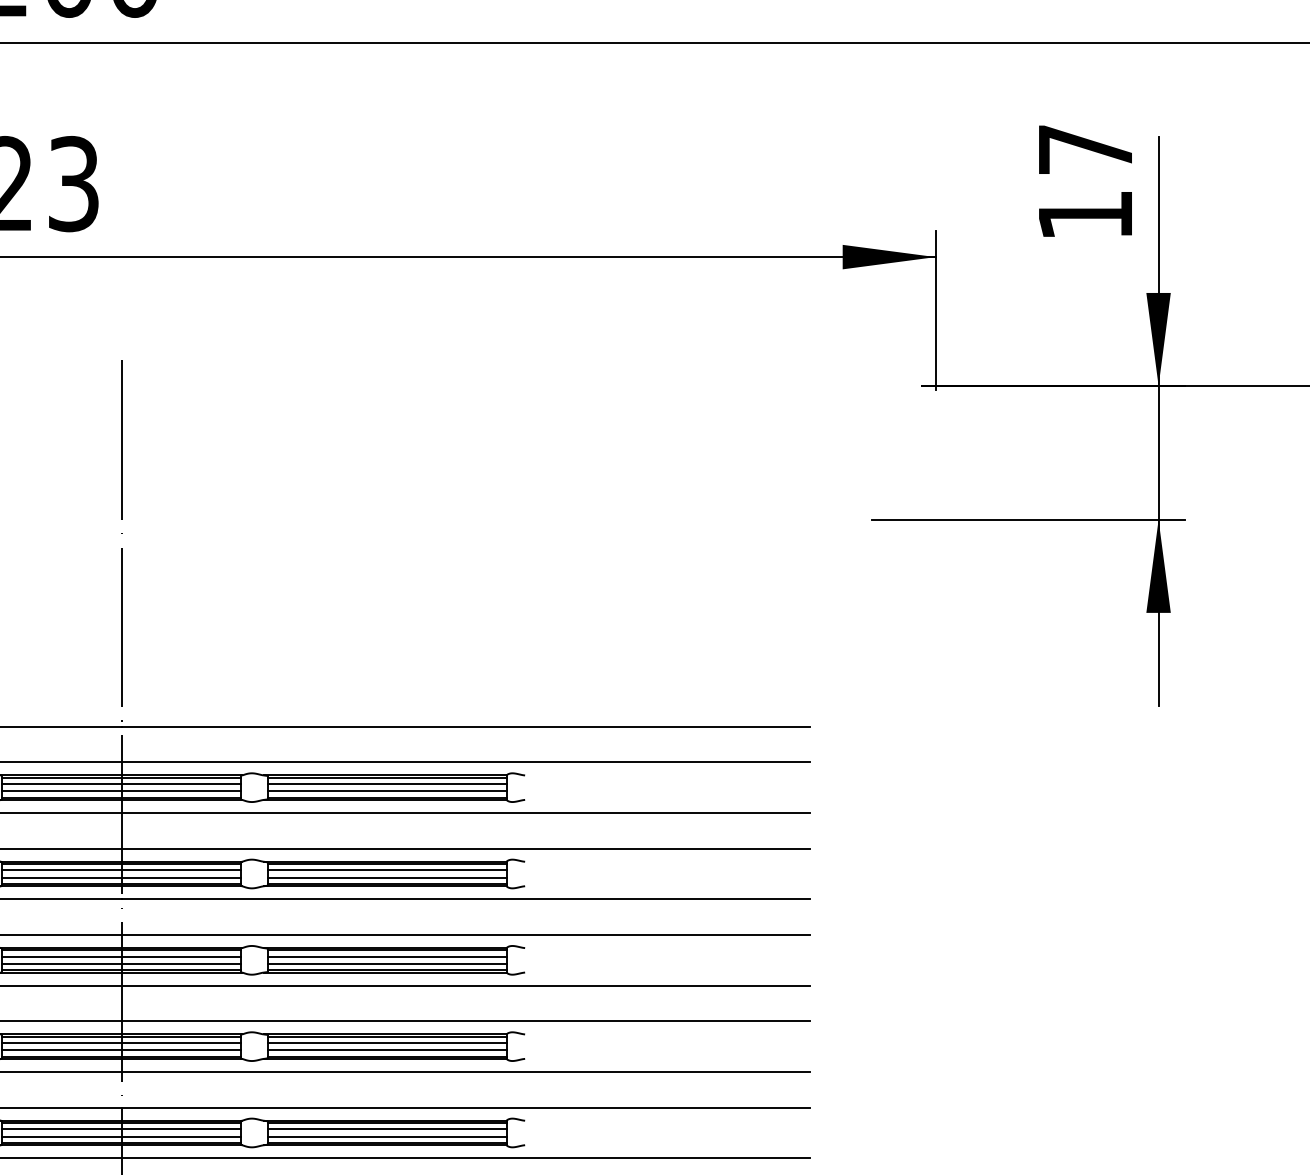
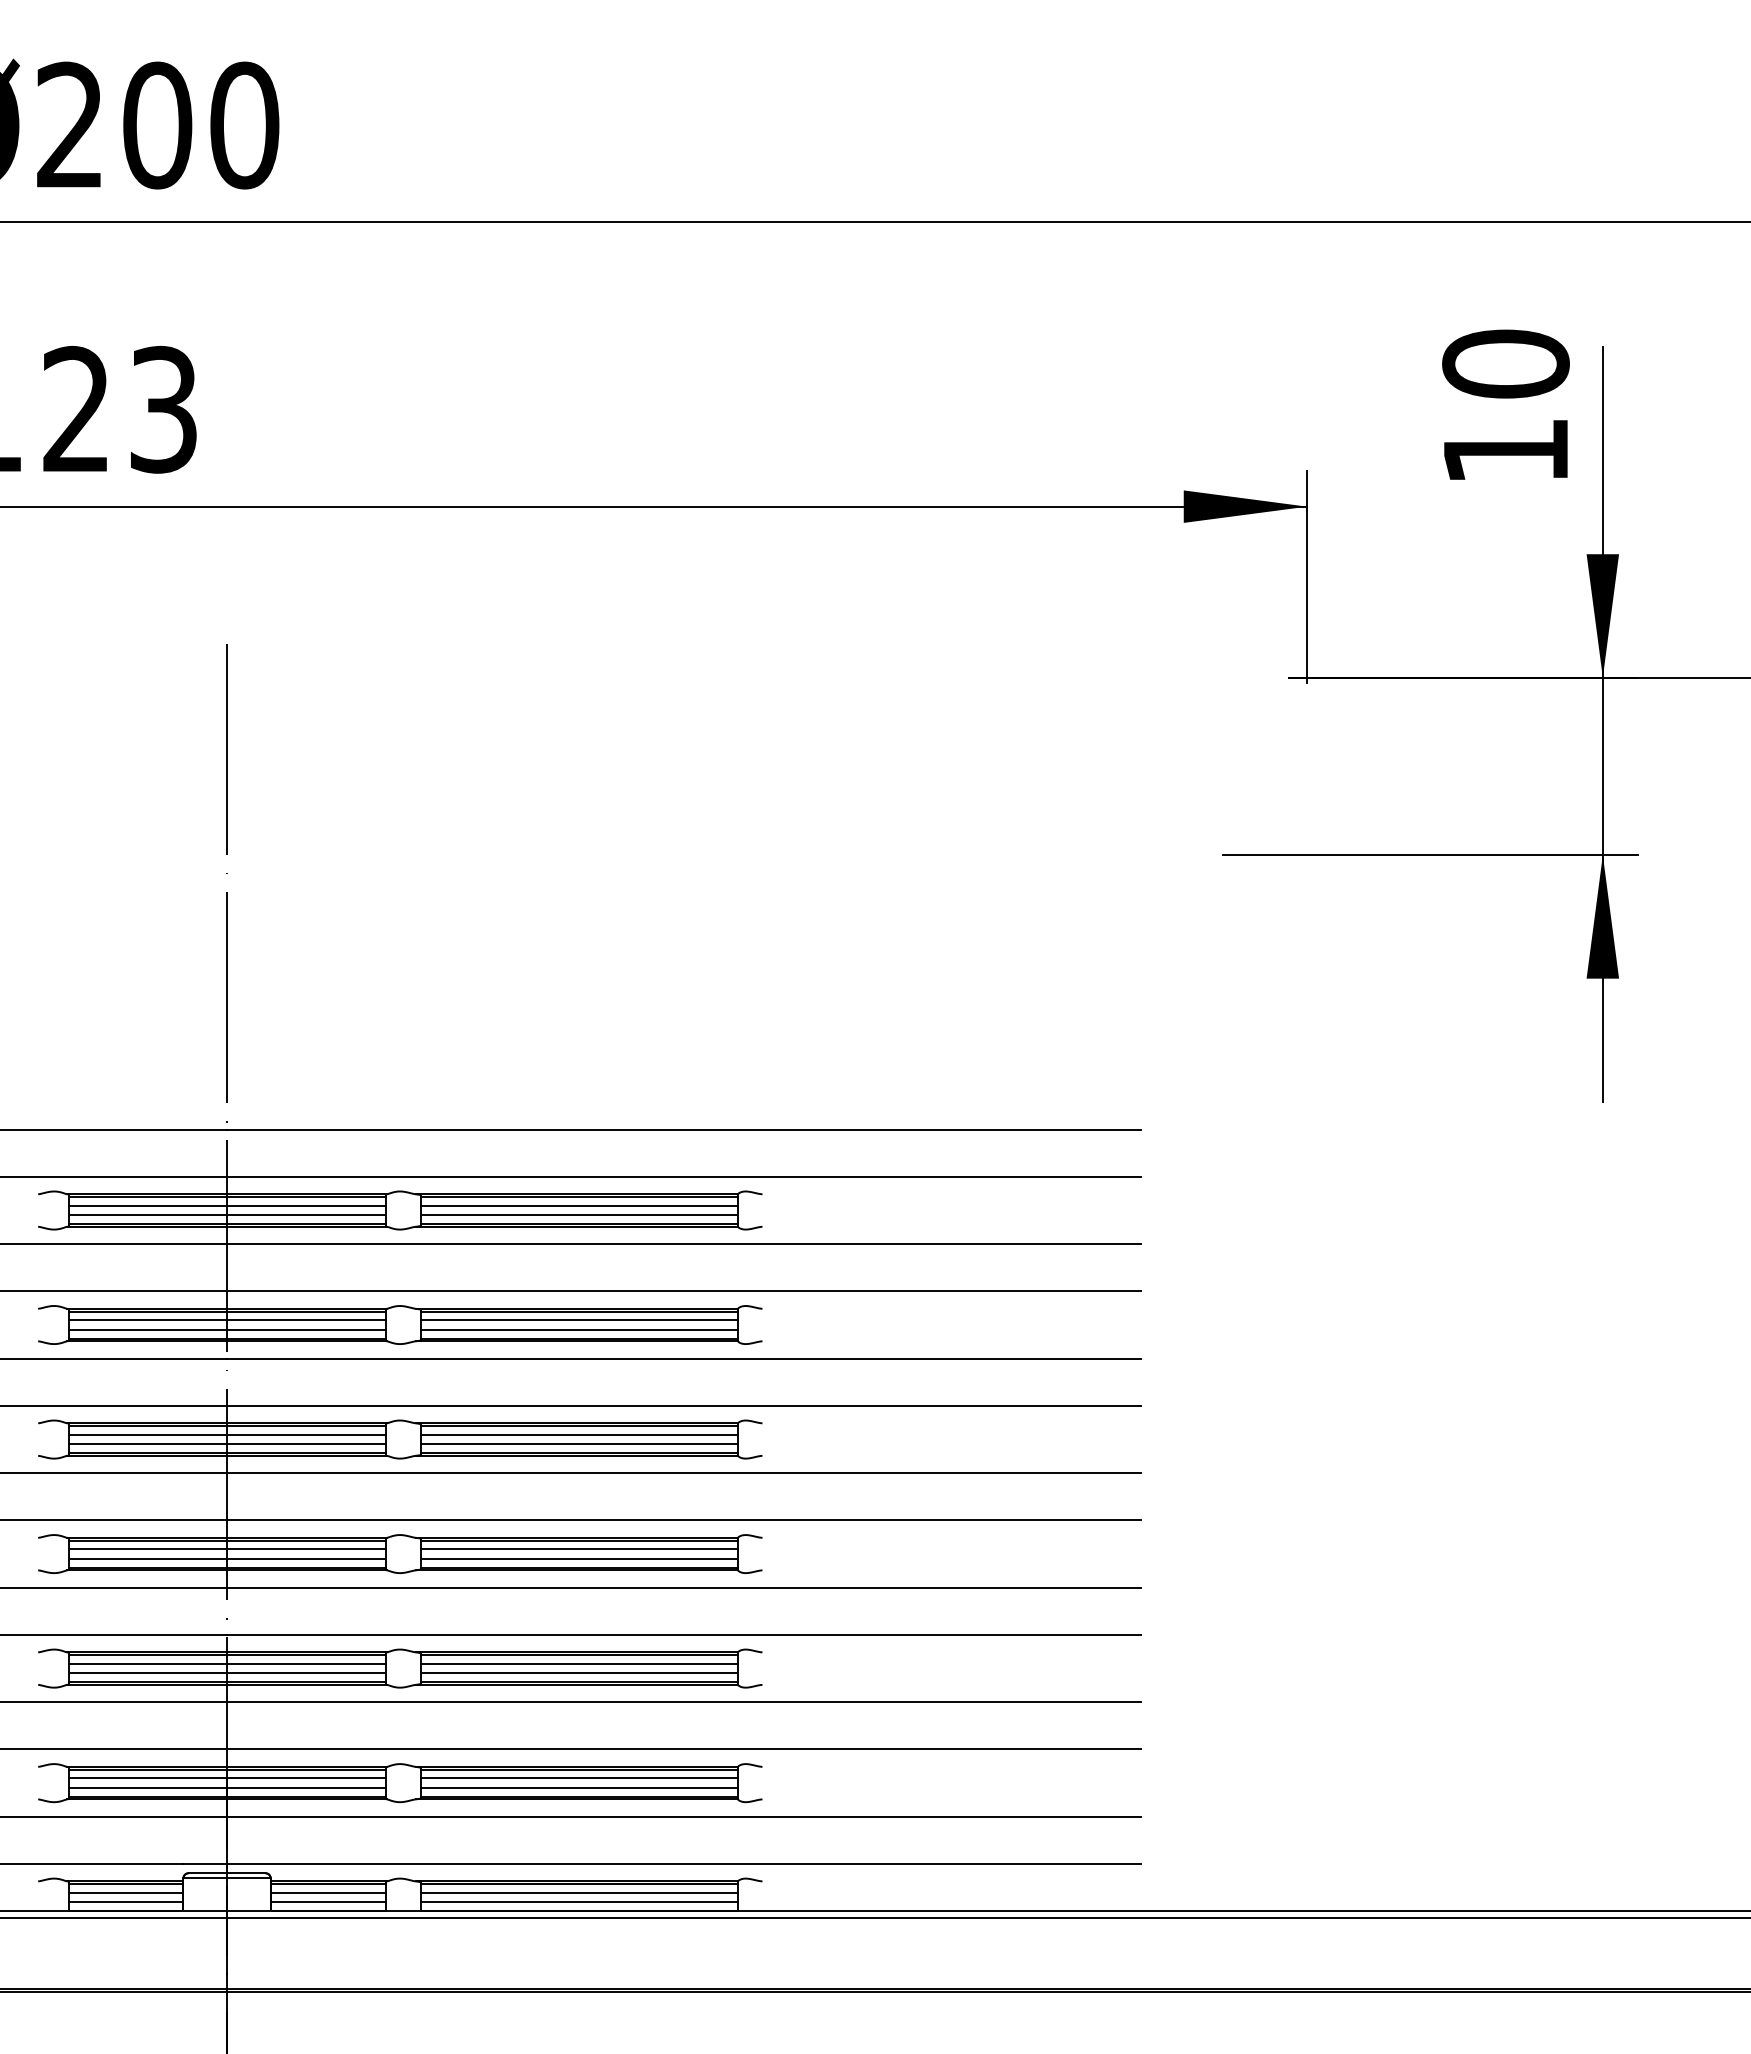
text: (1085, 149) -> (1505, 363), 17 -> 10

